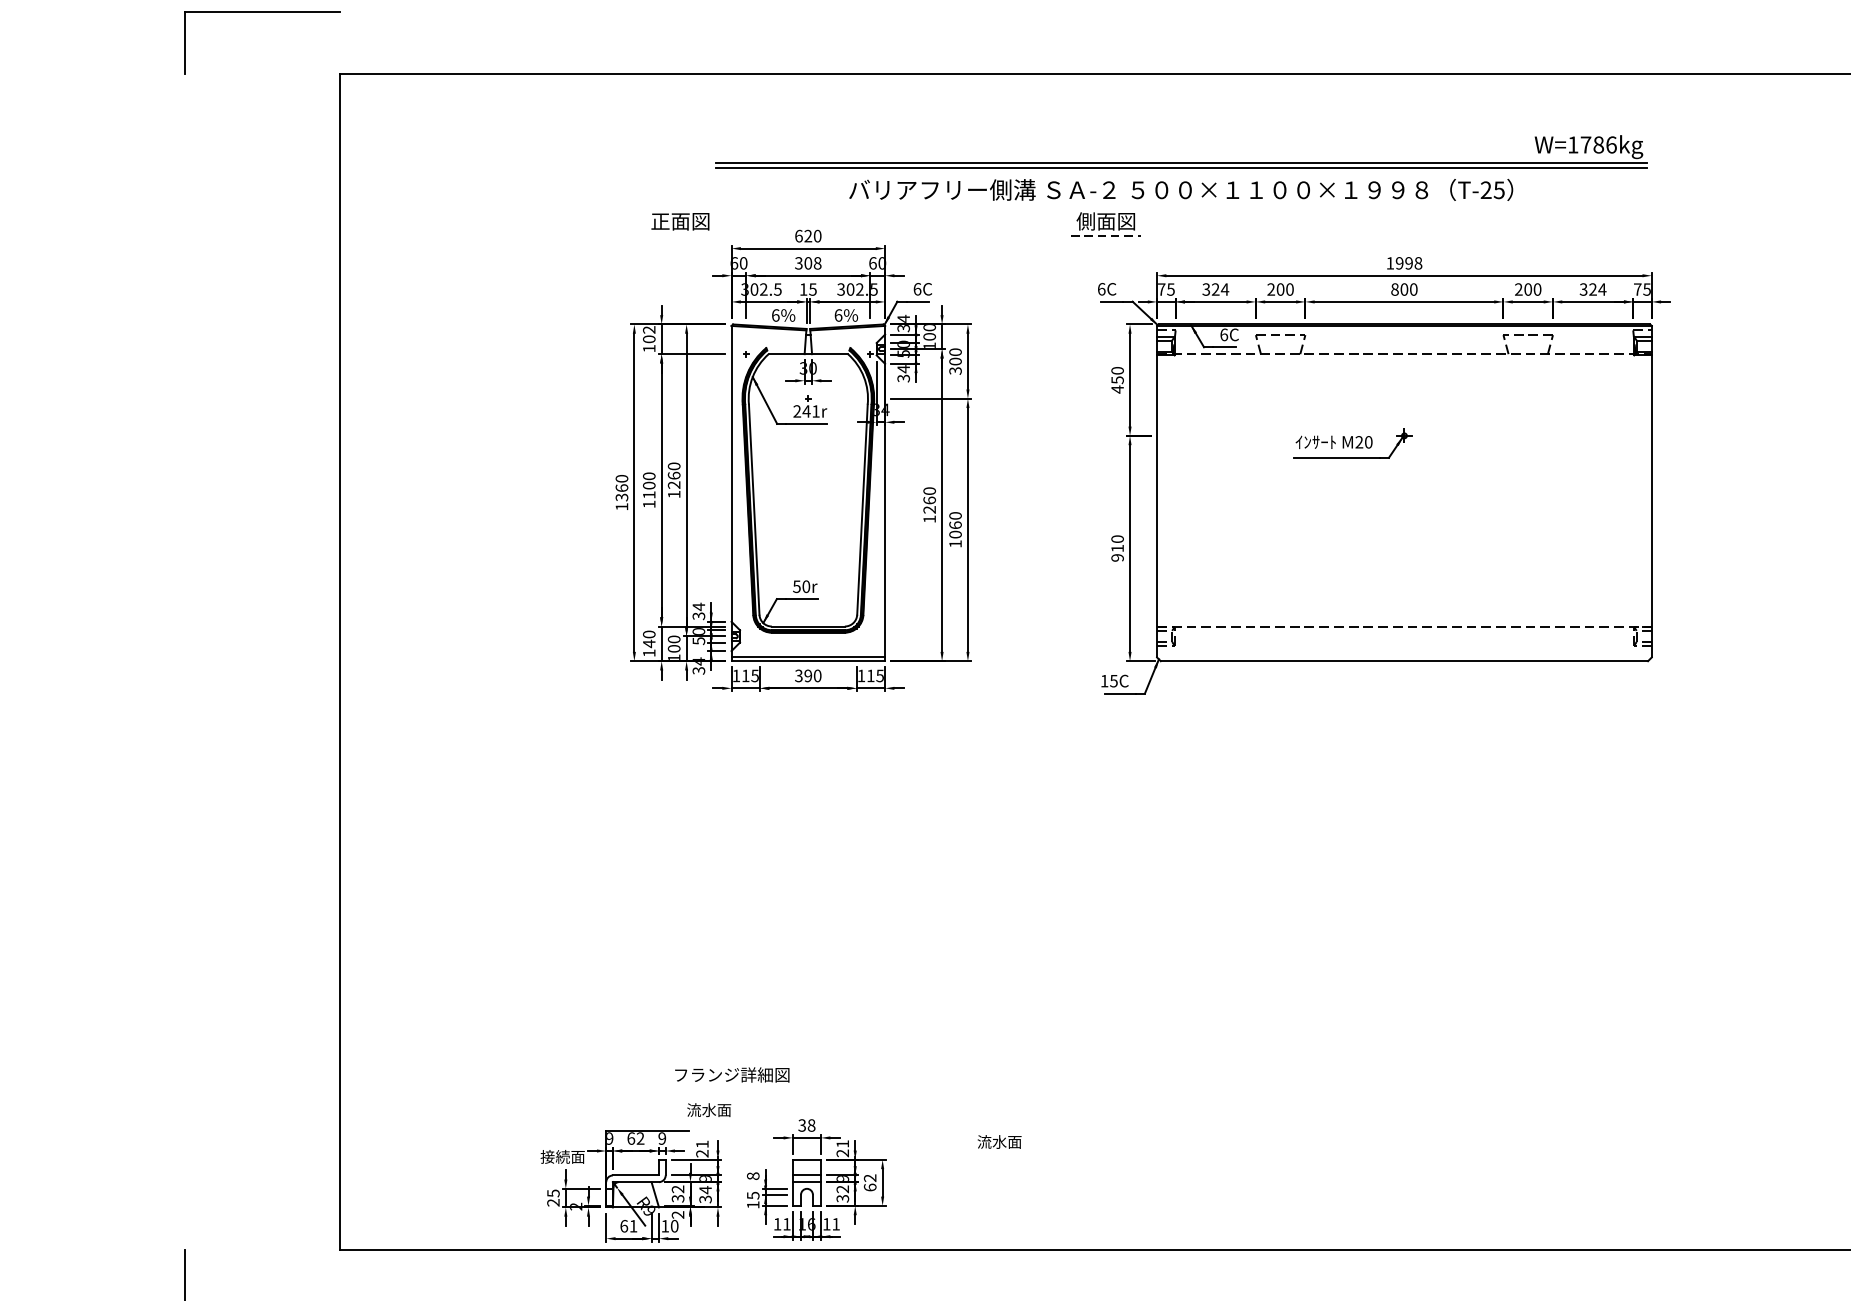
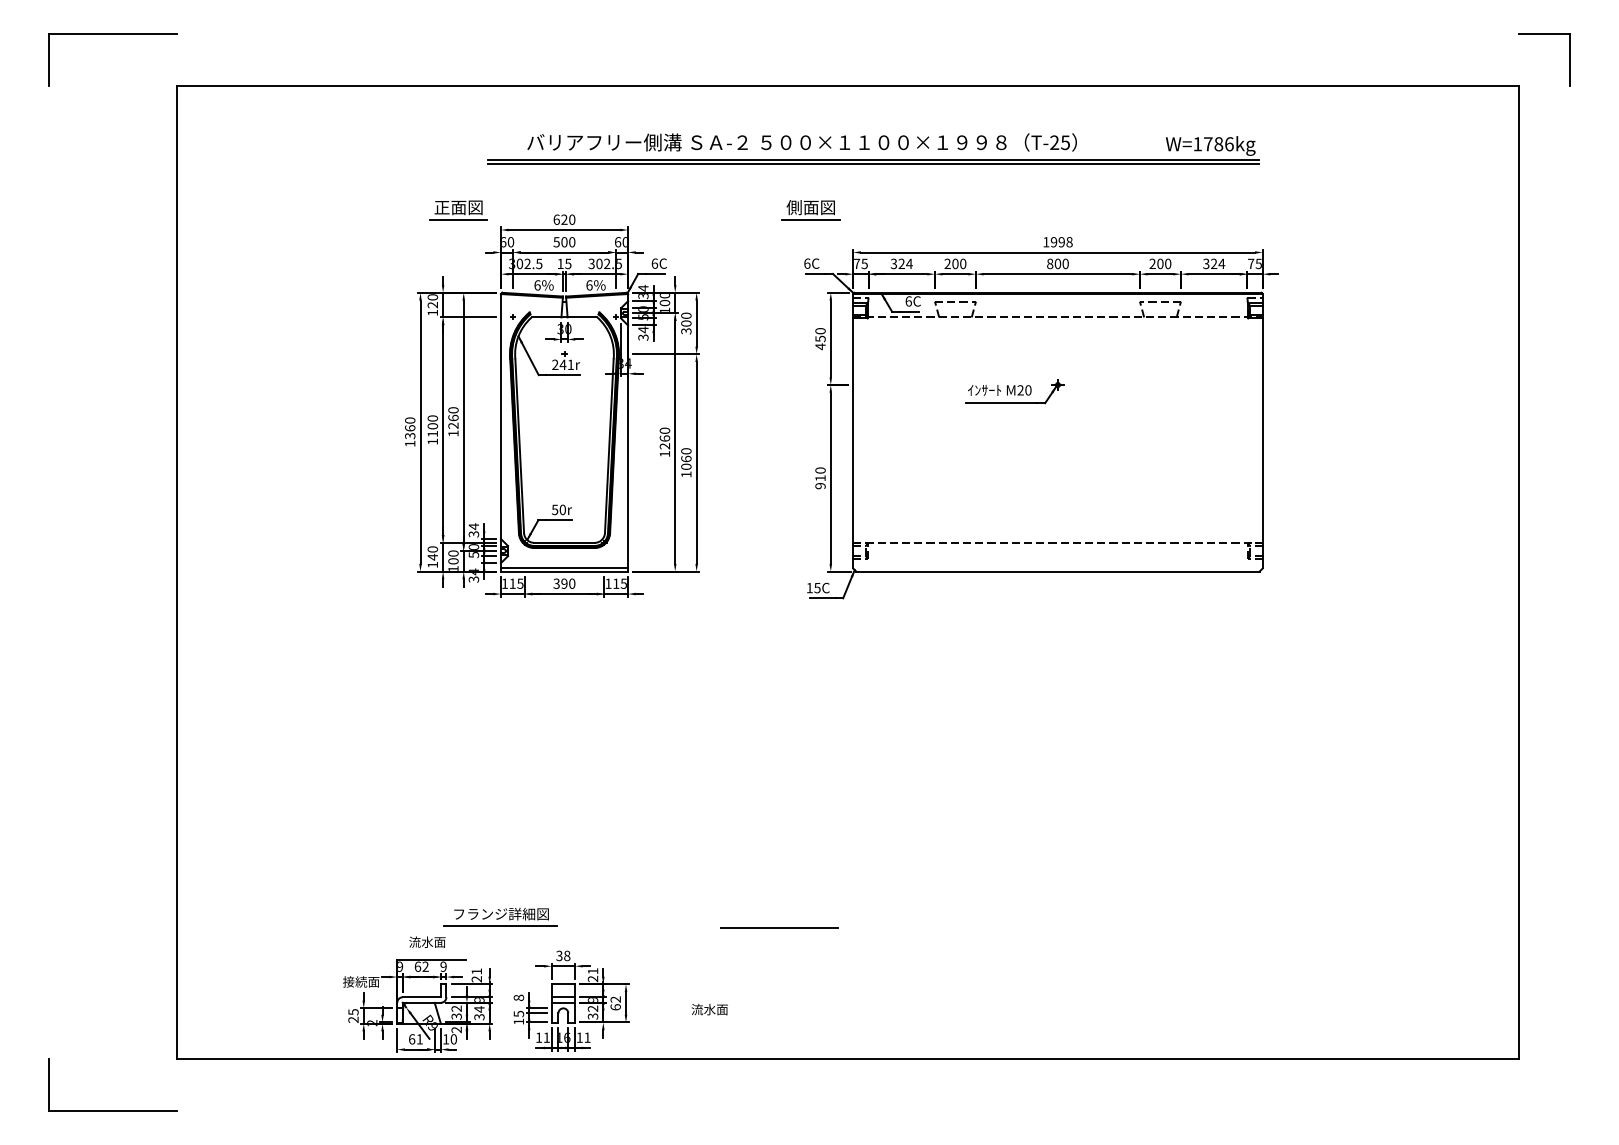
text: (1180, 189) -> (801, 142), moved
line: (680, 235) -> (458, 219), added
line: (1105, 235) -> (810, 219), dashed -> solid
text: (808, 263) -> (564, 242), 308 -> 500
text: (648, 334) -> (432, 301), 102 -> 120
line: (731, 1089) -> (500, 926), added
line: (1068, 1092) -> (779, 928), added
text: (709, 1109) -> (427, 941), moved
text: (999, 1141) -> (709, 1009), moved

